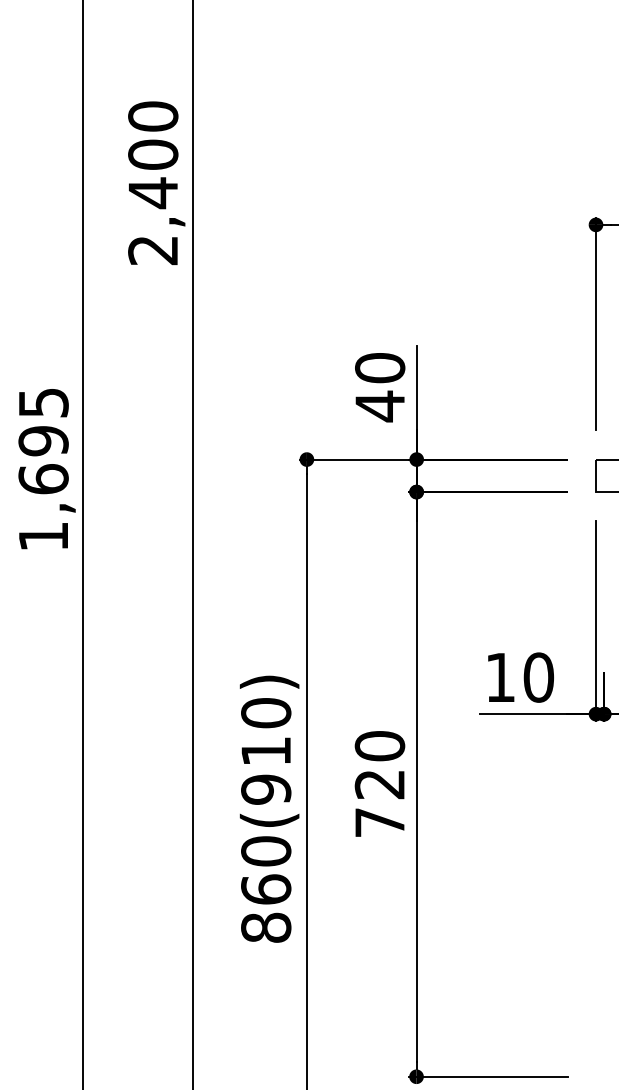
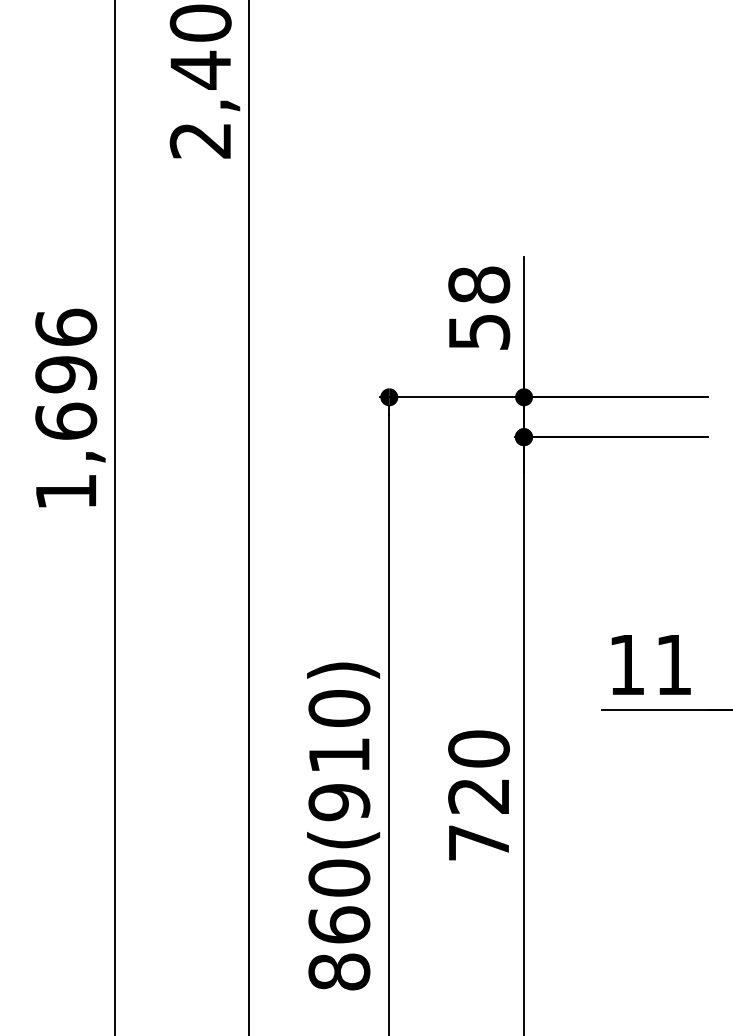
text: (380, 387) -> (479, 308), 40 -> 58
text: (43, 402) -> (66, 327), 1,695 -> 1,696
text: (538, 677) -> (673, 664), 10 -> 11

